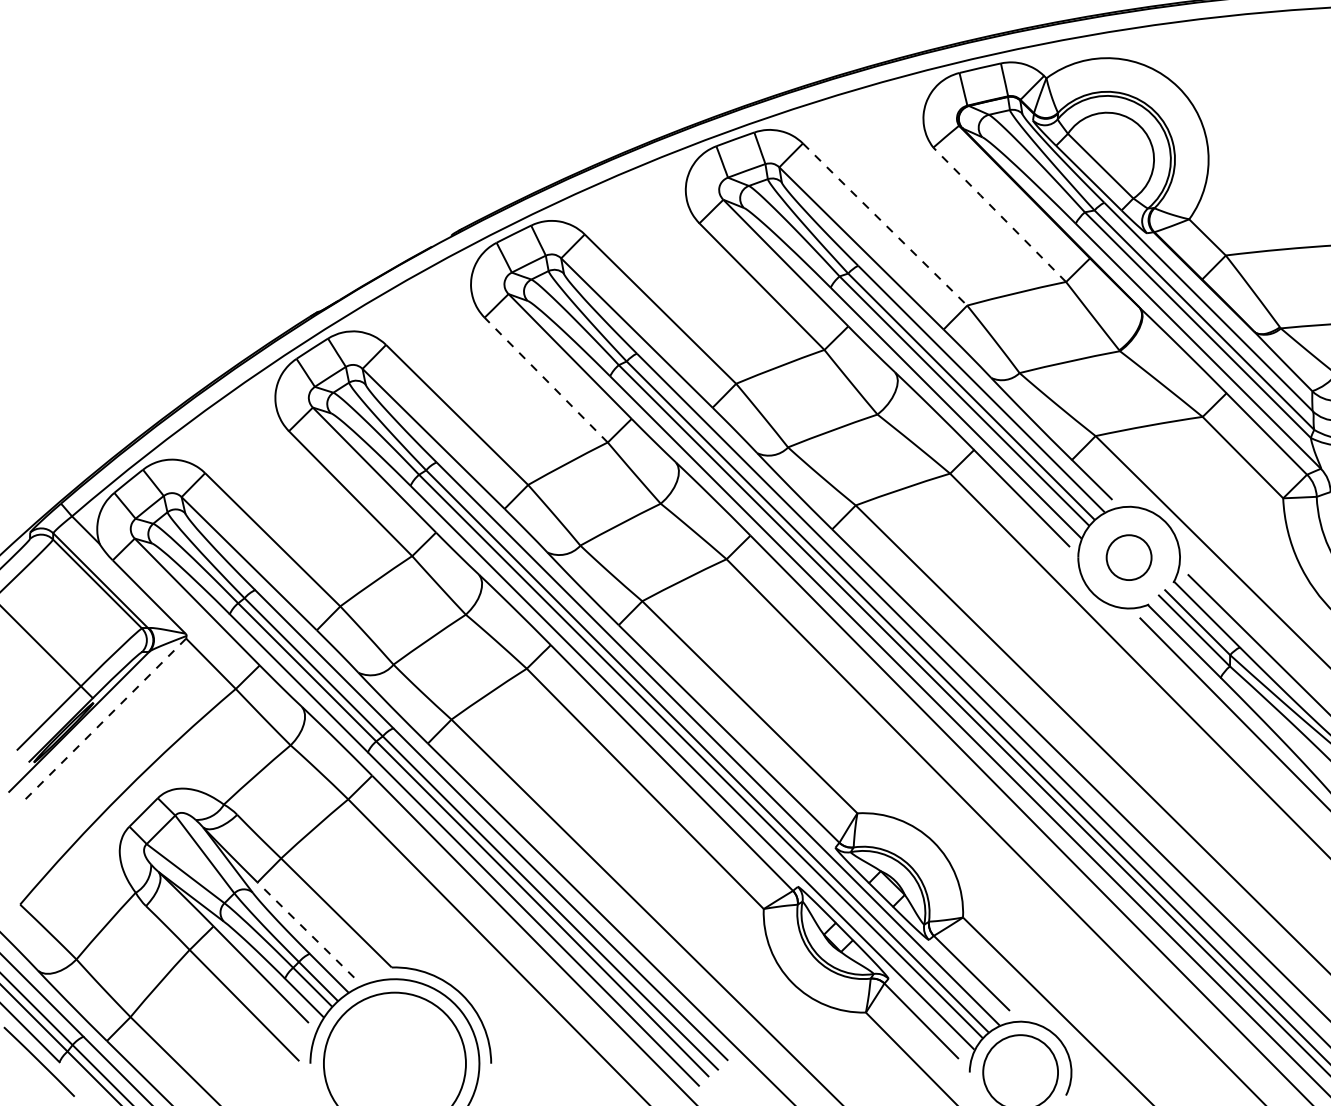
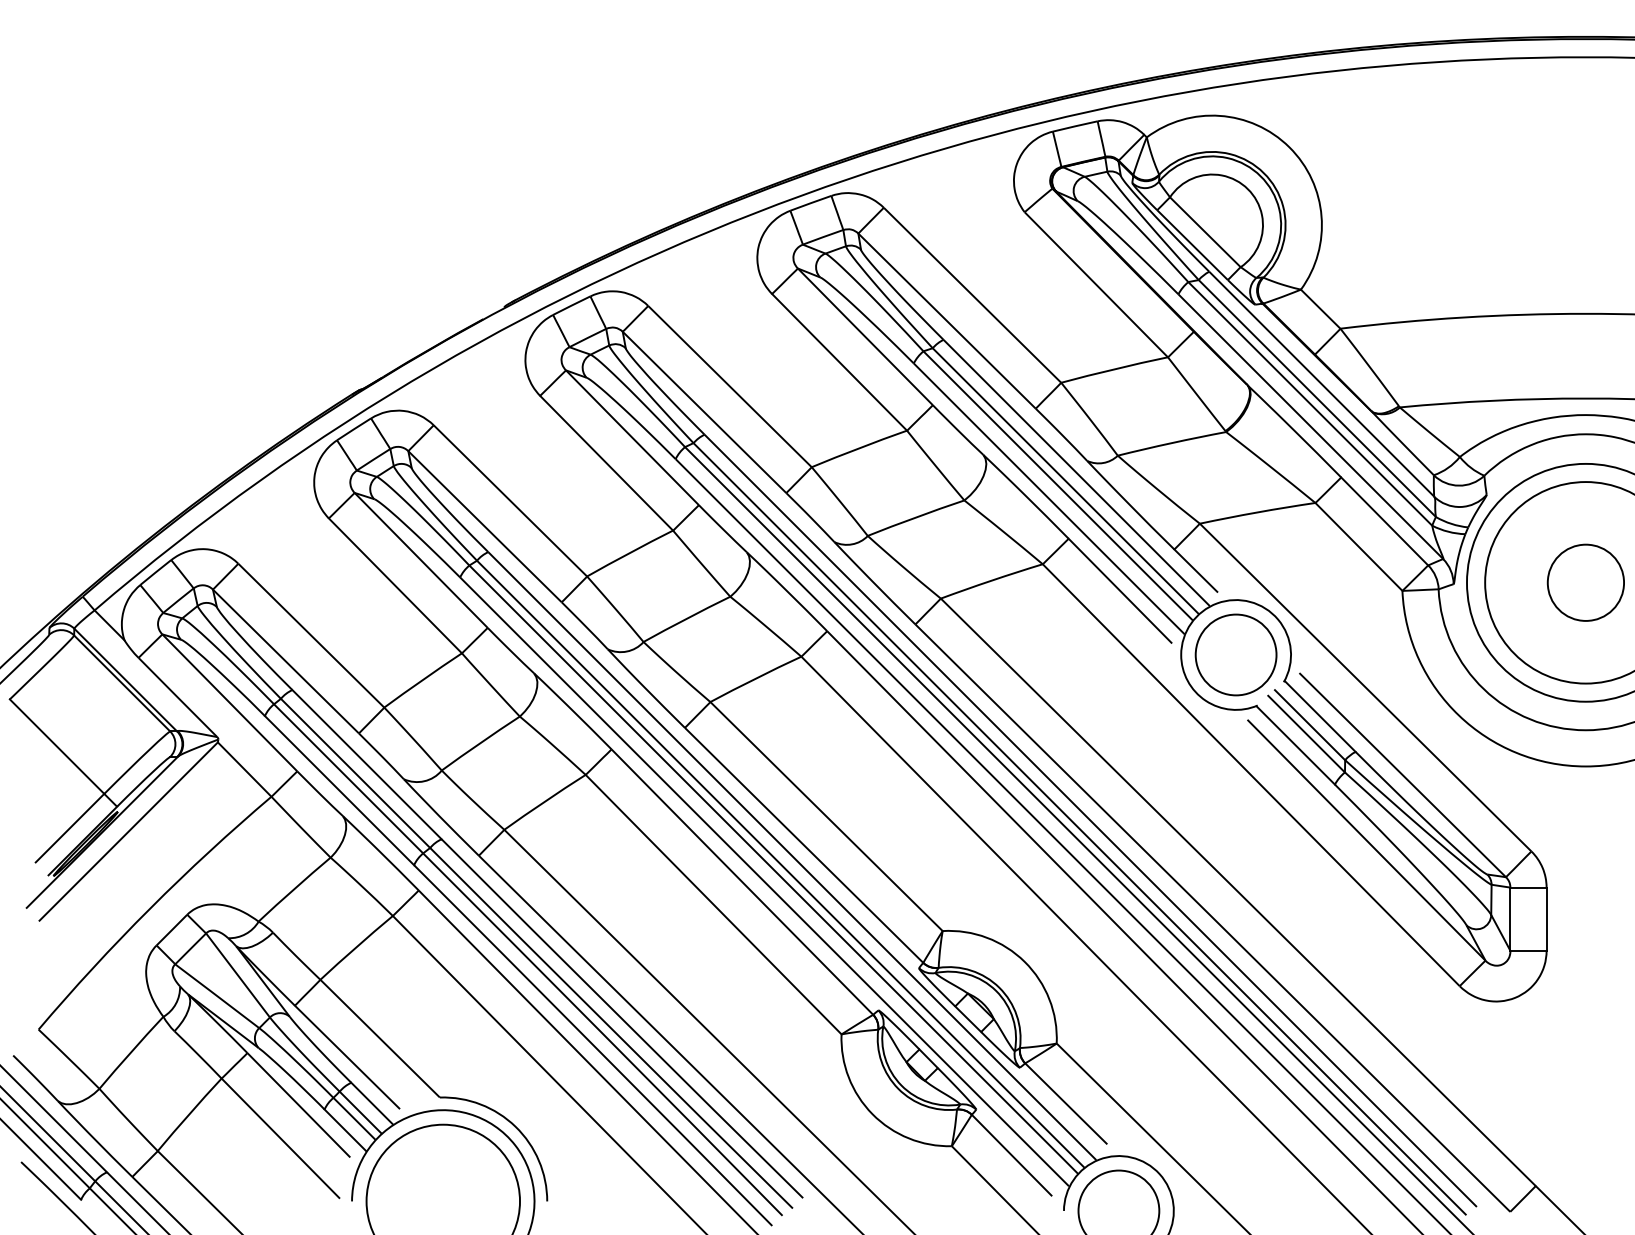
line: (998, 214) -> (1095, 284), dashed -> solid
line: (885, 224) -> (972, 295), dashed -> solid
line: (546, 380) -> (606, 463), dashed -> solid
circle: (1128, 557) -> (1235, 654), size x1.67
line: (103, 721) -> (128, 831), dashed -> solid
line: (305, 929) -> (346, 1056), dashed -> solid

